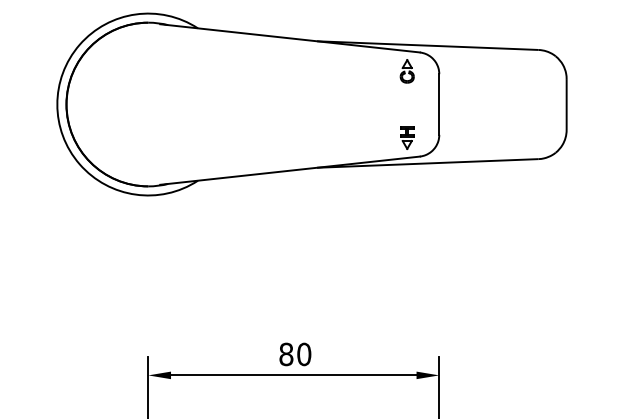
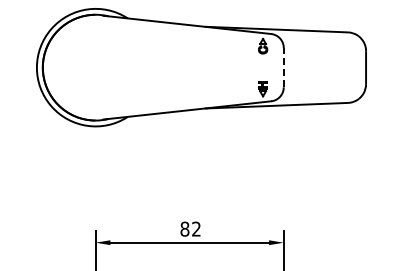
line: (438, 104) -> (283, 67), solid -> dashed
text: (304, 353) -> (196, 228), 80 -> 82

